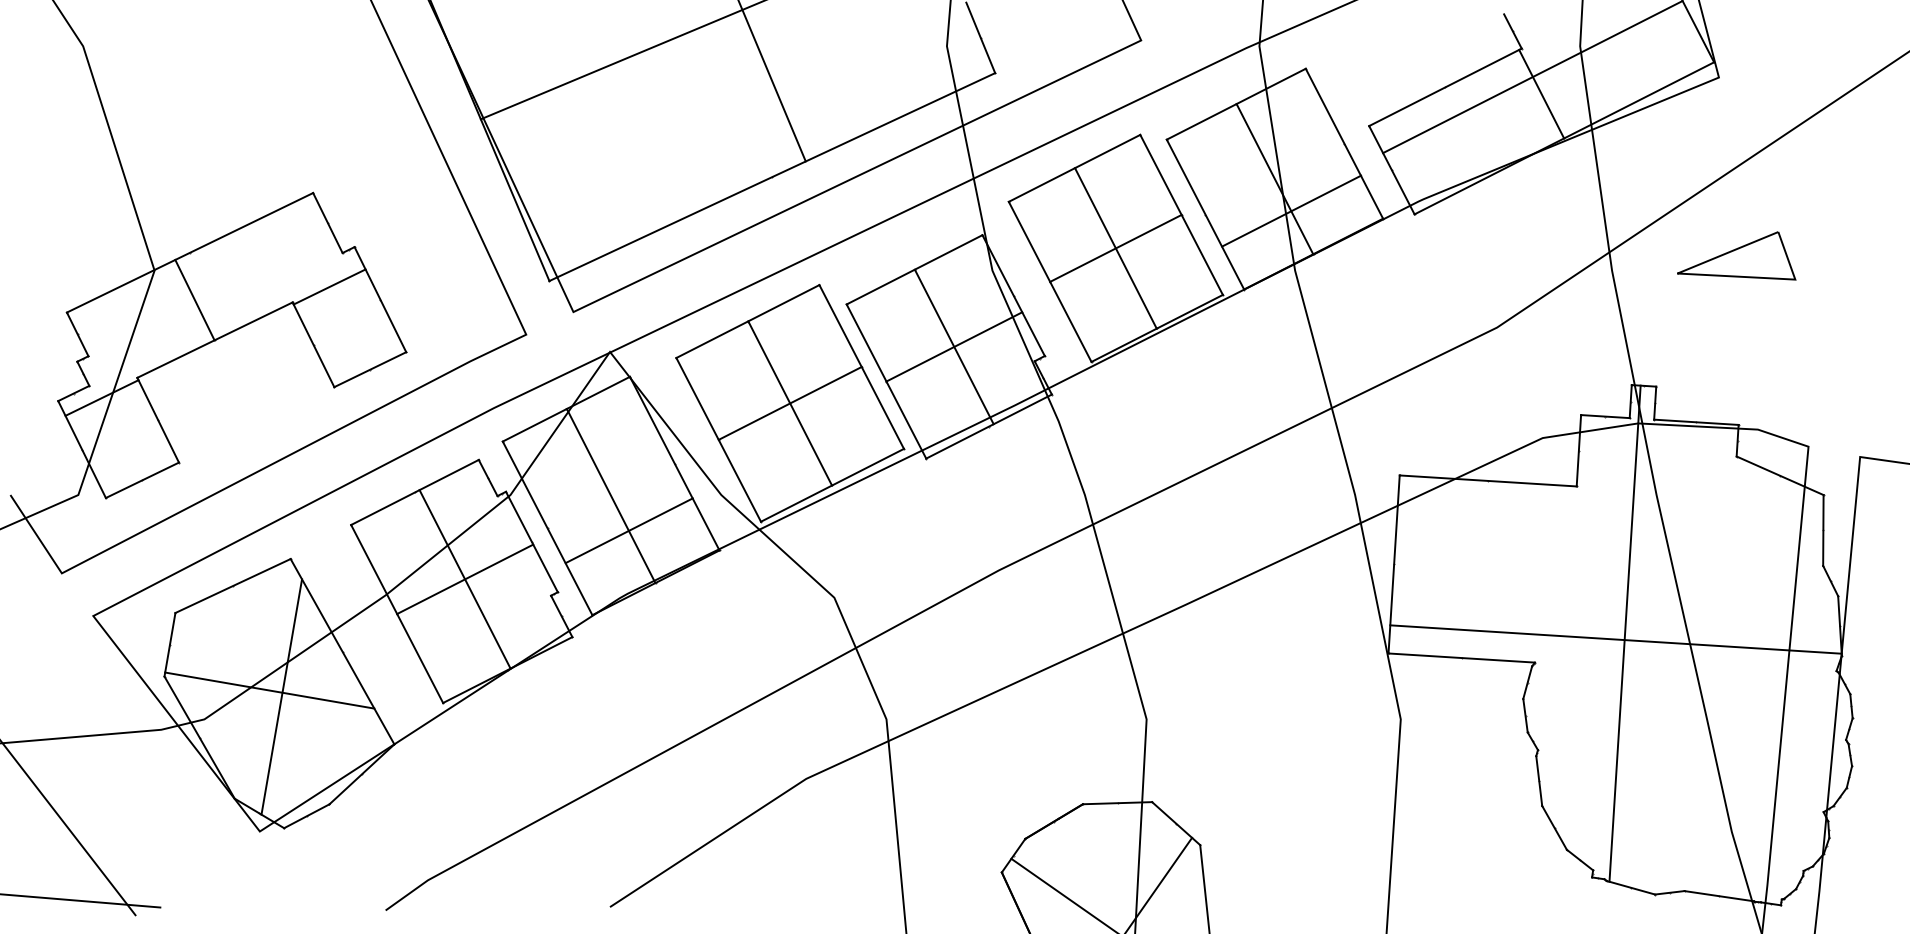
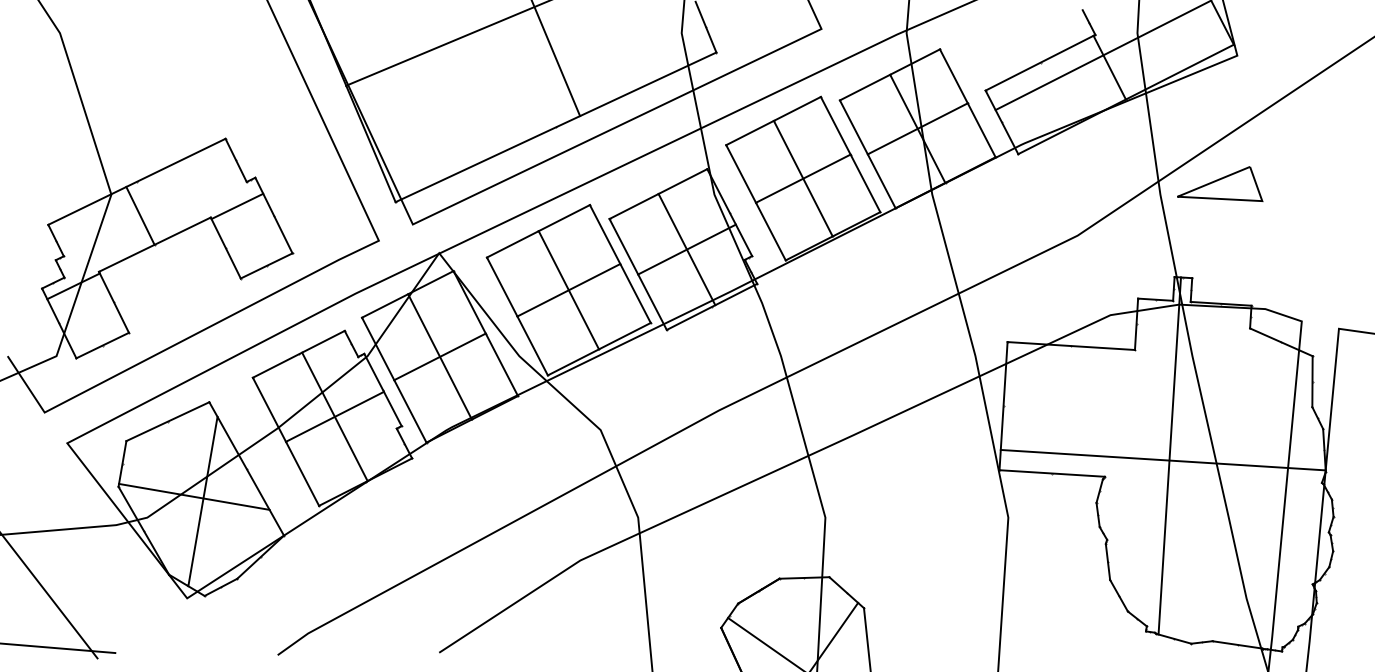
line: (1291, 210) -> (917, 128), moved
part: (1737, 255) -> (1220, 183), moved
line: (628, 530) -> (439, 356), moved

